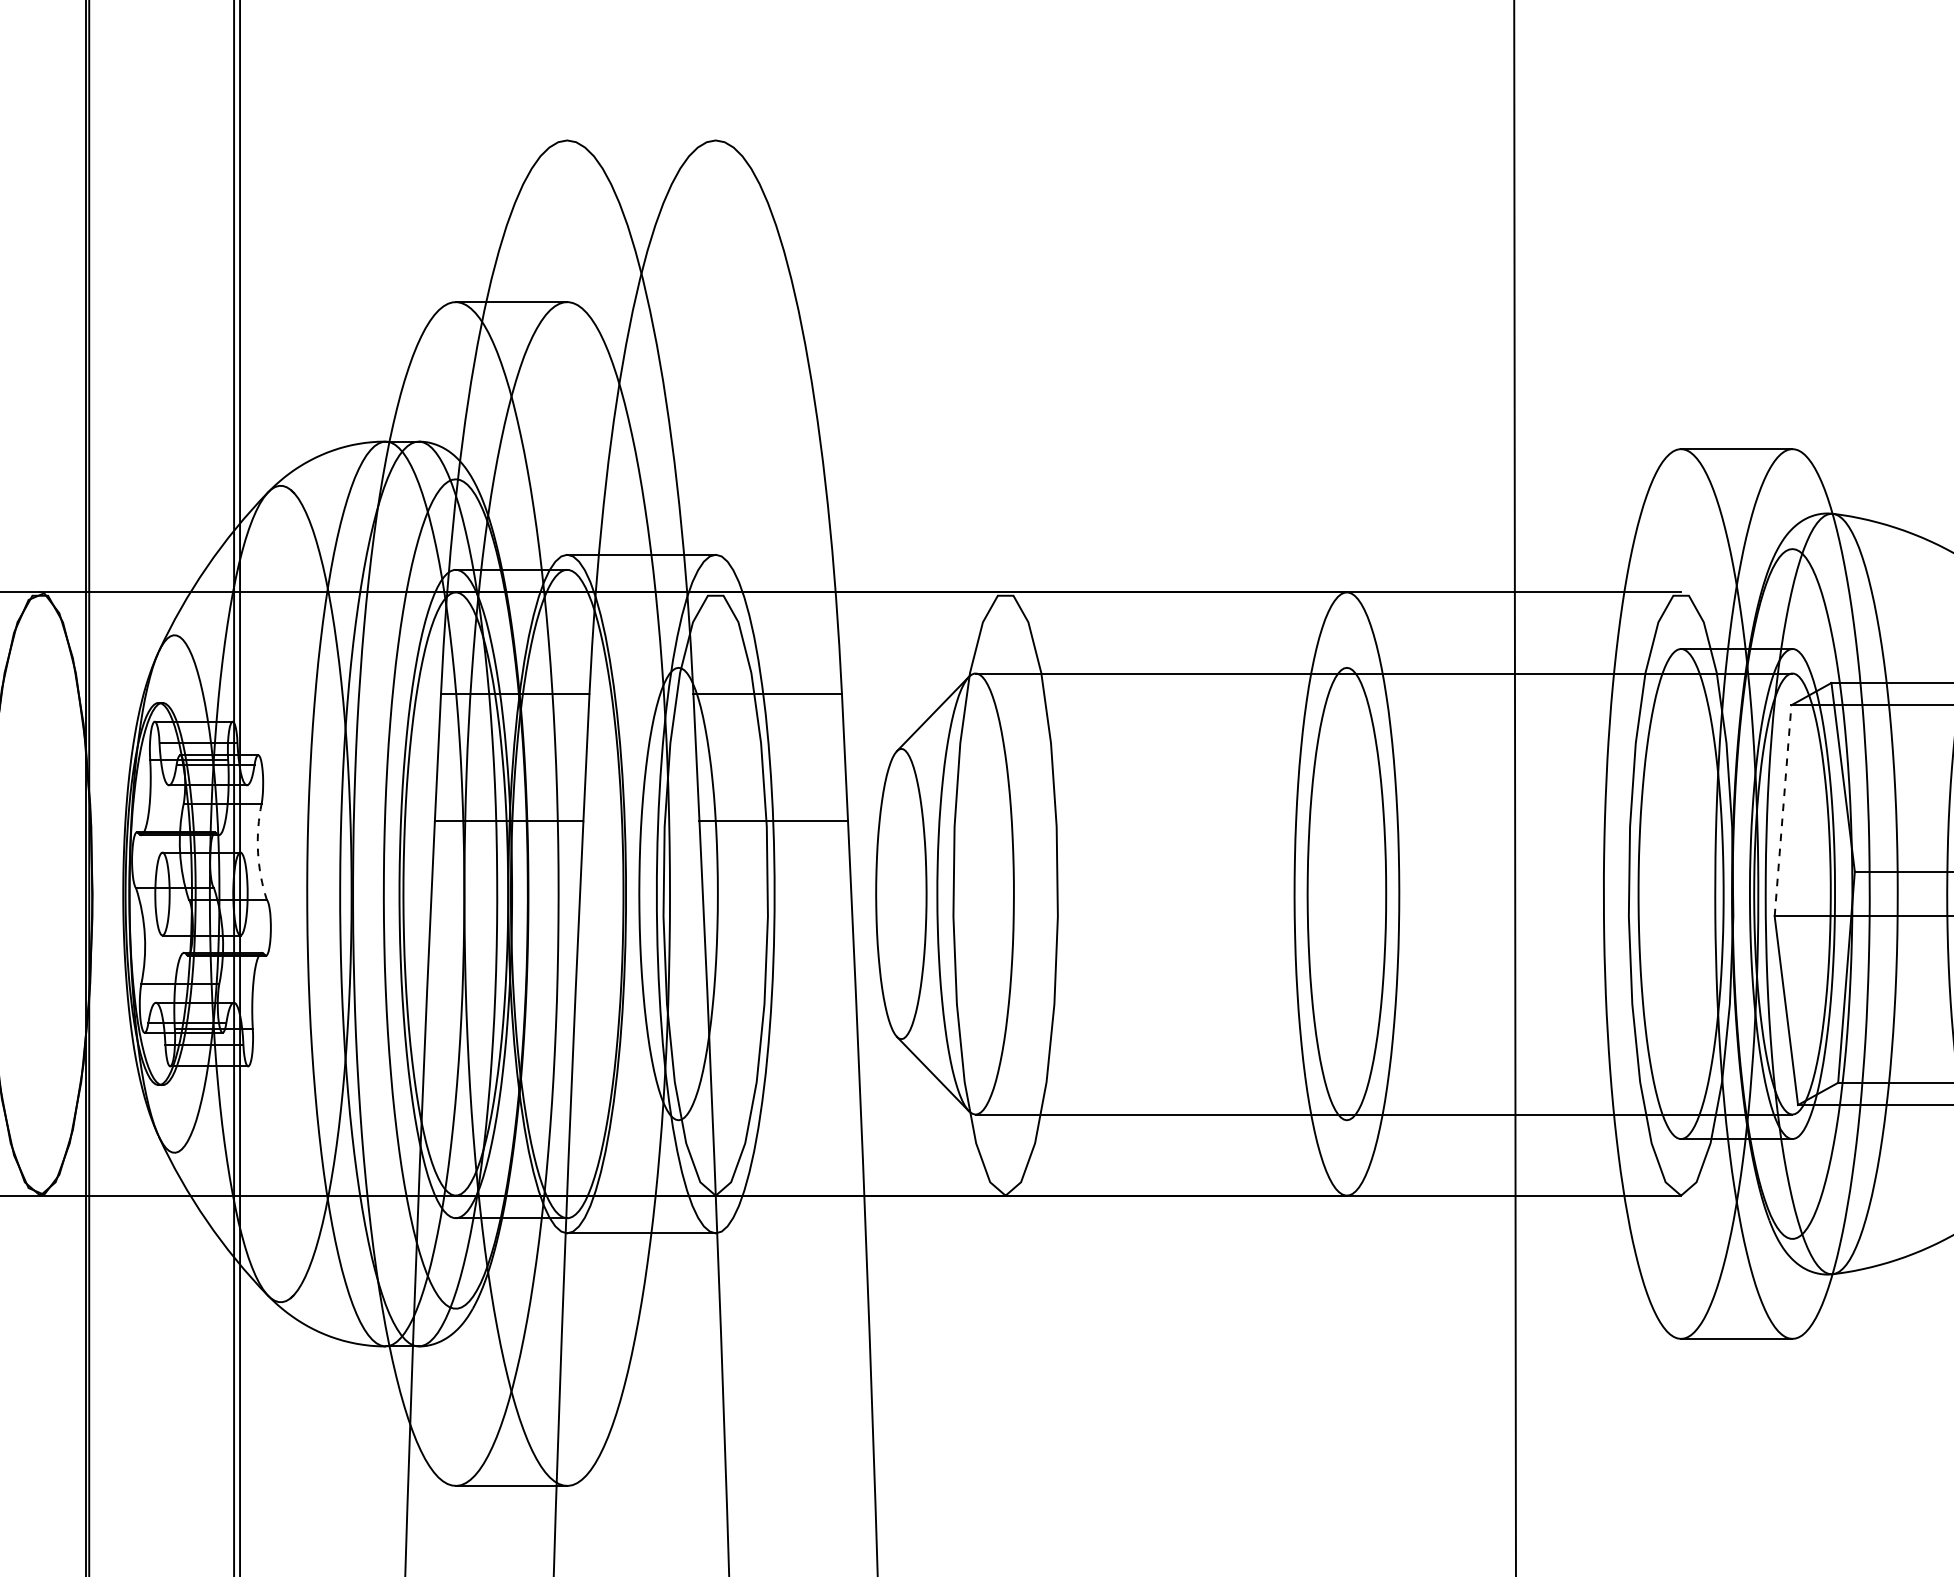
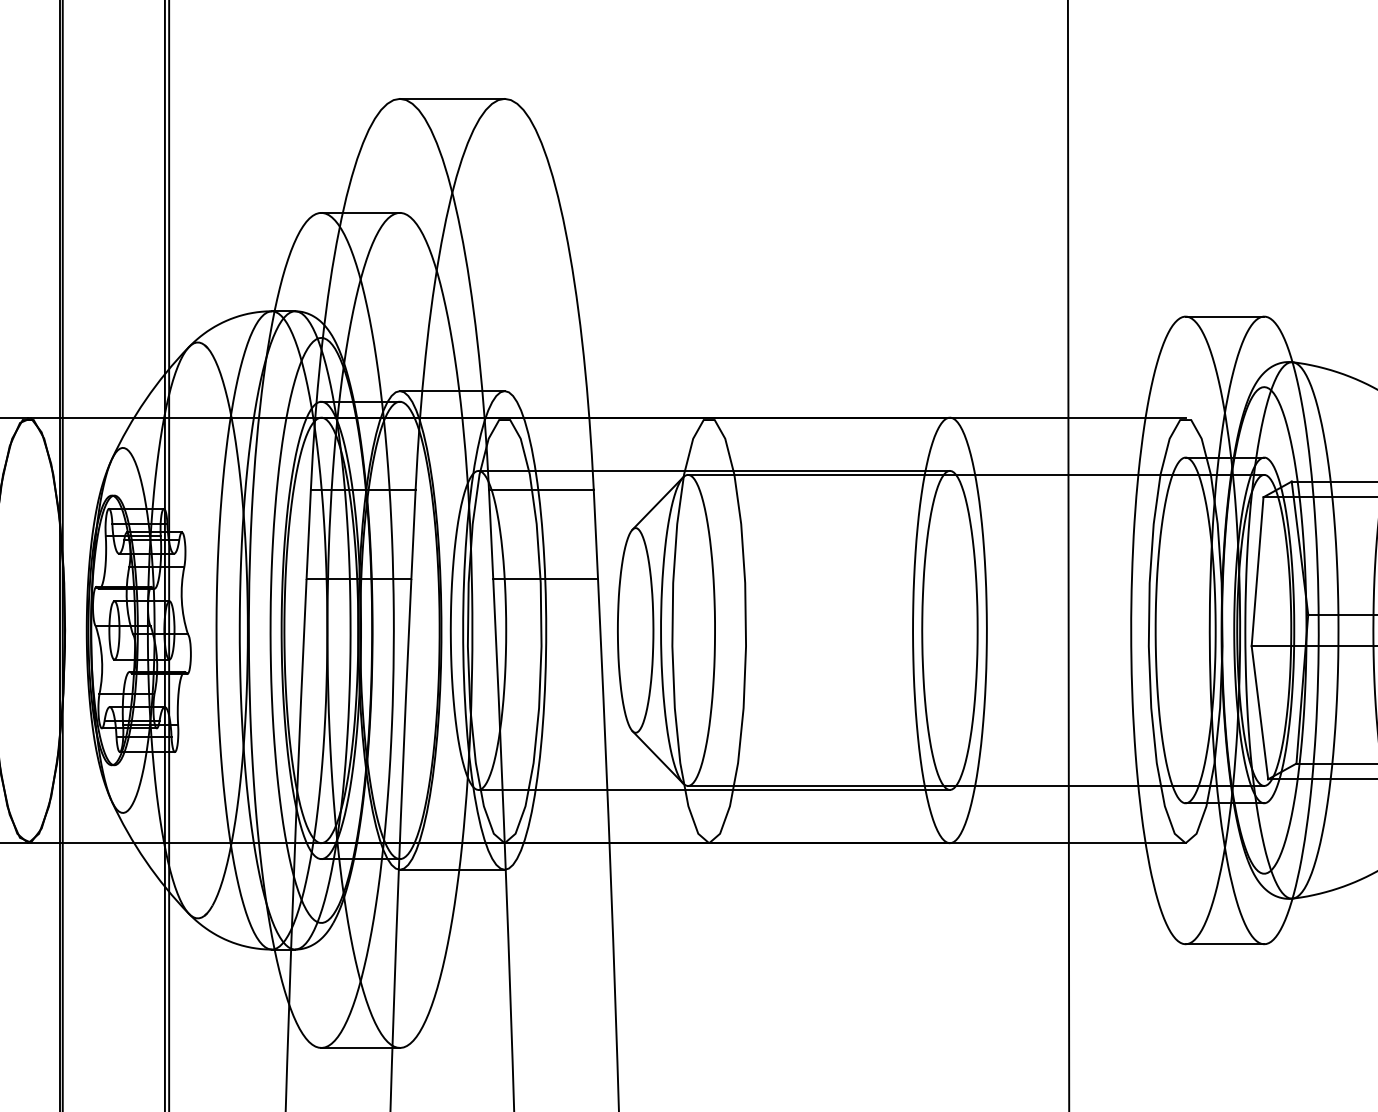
line: (641, 140) -> (452, 98), added
line: (1012, 667) -> (714, 470), added
line: (1783, 810) -> (1257, 571), dashed -> solid
arc: (258, 852) -> (182, 601), dashed -> solid
line: (1012, 1120) -> (714, 790), added

